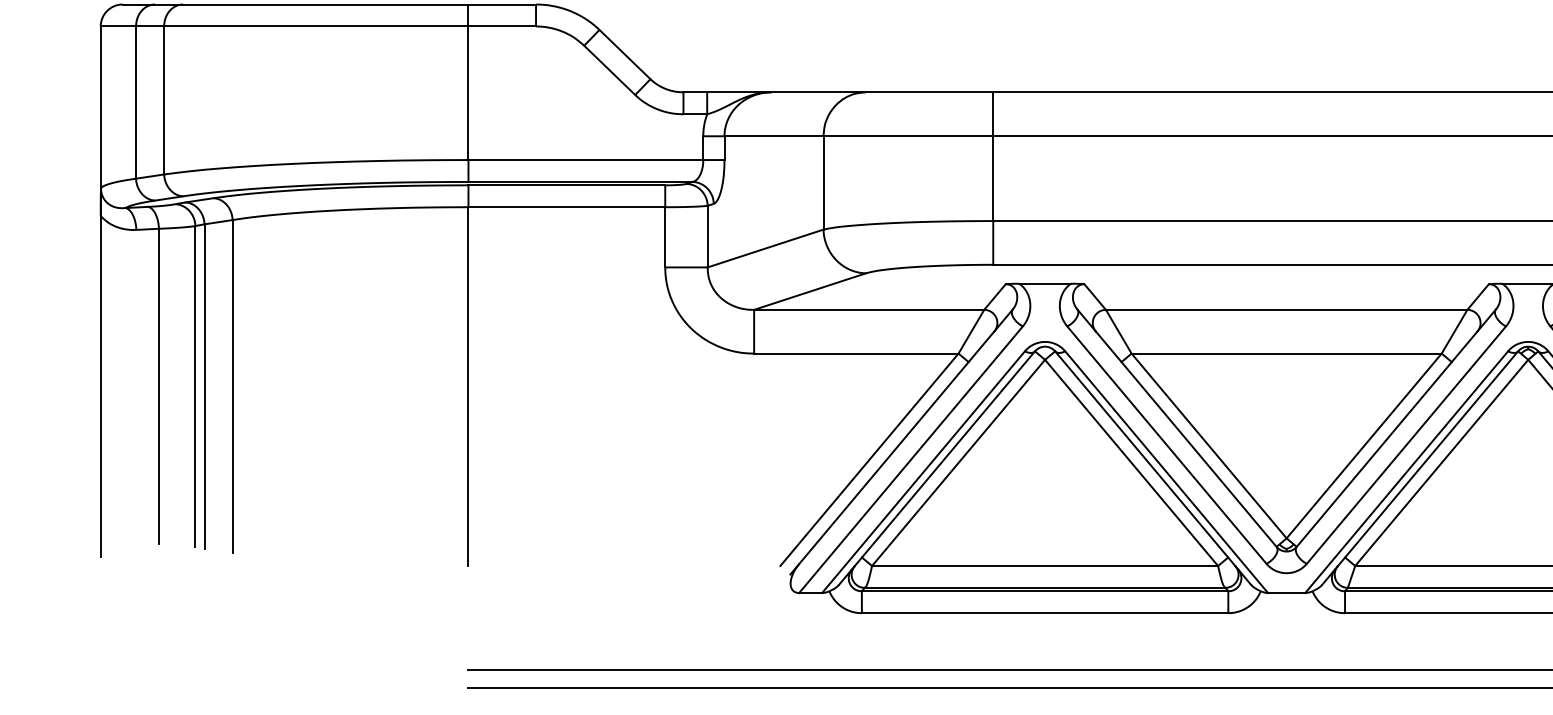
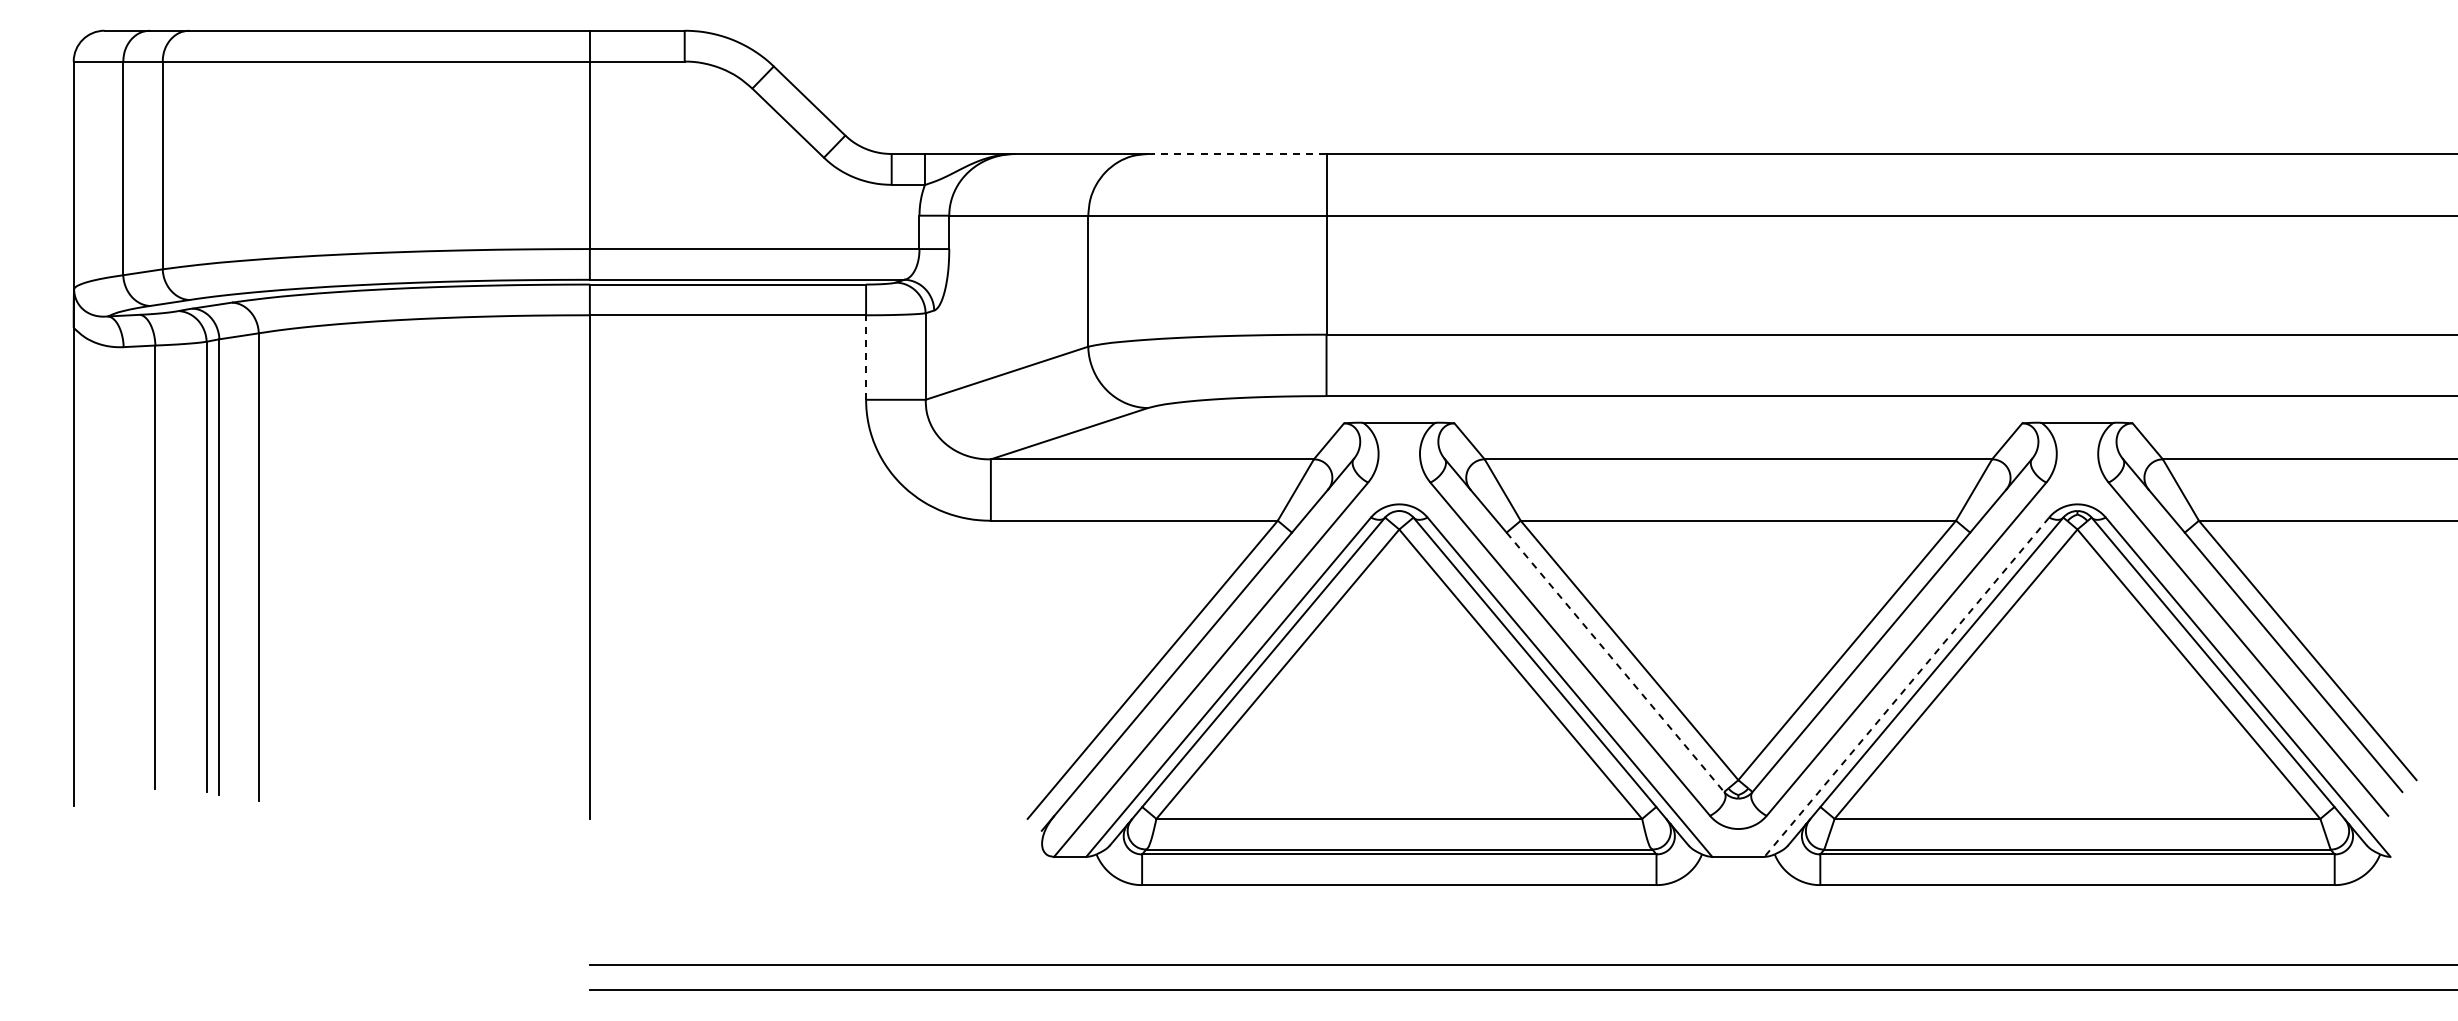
line: (929, 92) -> (1237, 154), solid -> dashed
line: (665, 237) -> (866, 357), solid -> dashed
line: (1199, 454) -> (1615, 662), solid -> dashed
line: (1406, 472) -> (1906, 687), solid -> dashed

